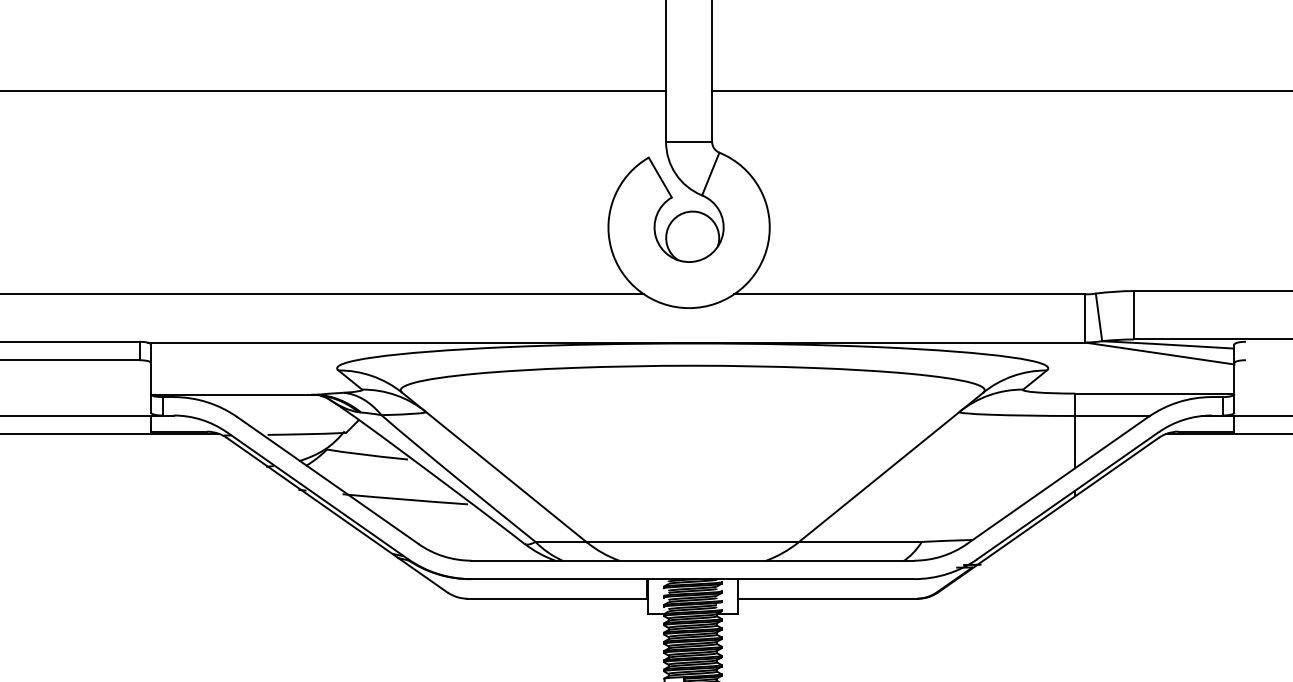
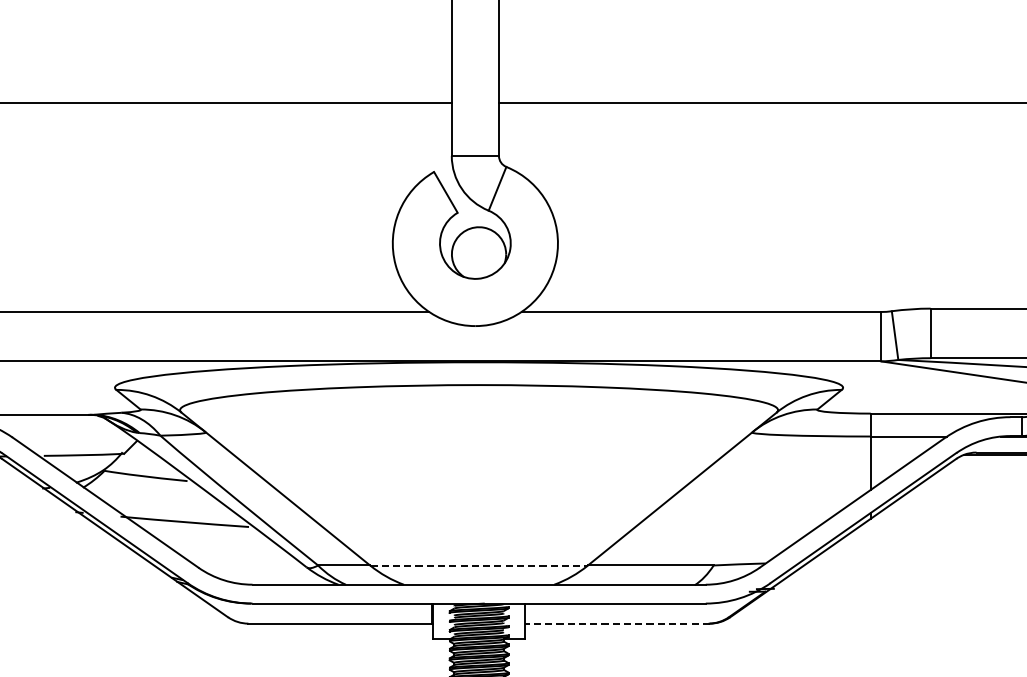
line: (693, 542) -> (479, 566), solid -> dashed
line: (827, 598) -> (617, 623), solid -> dashed

